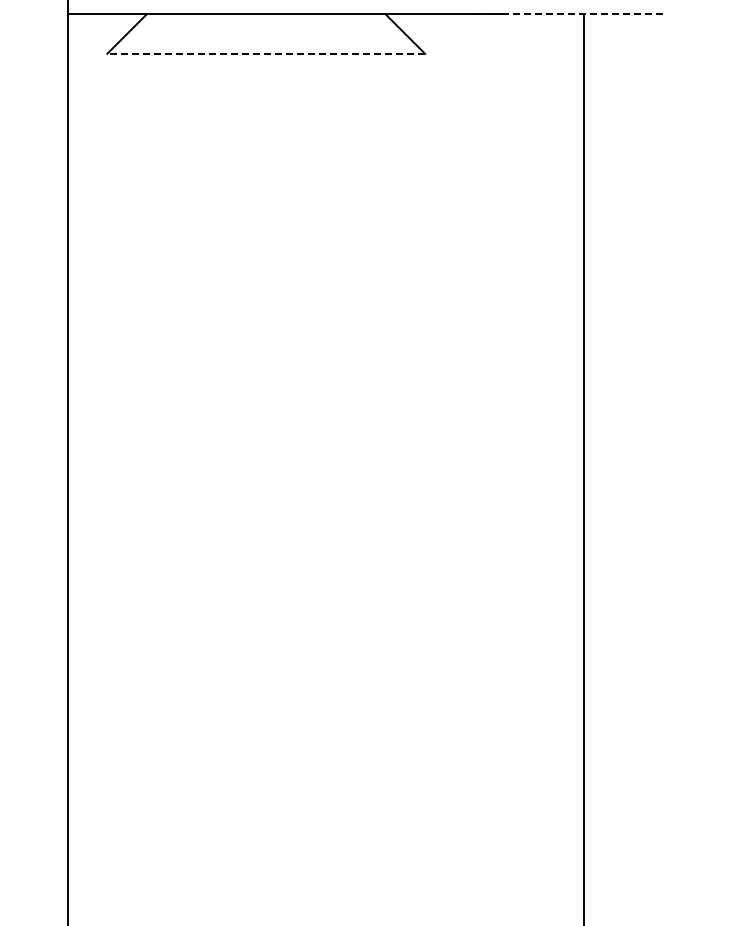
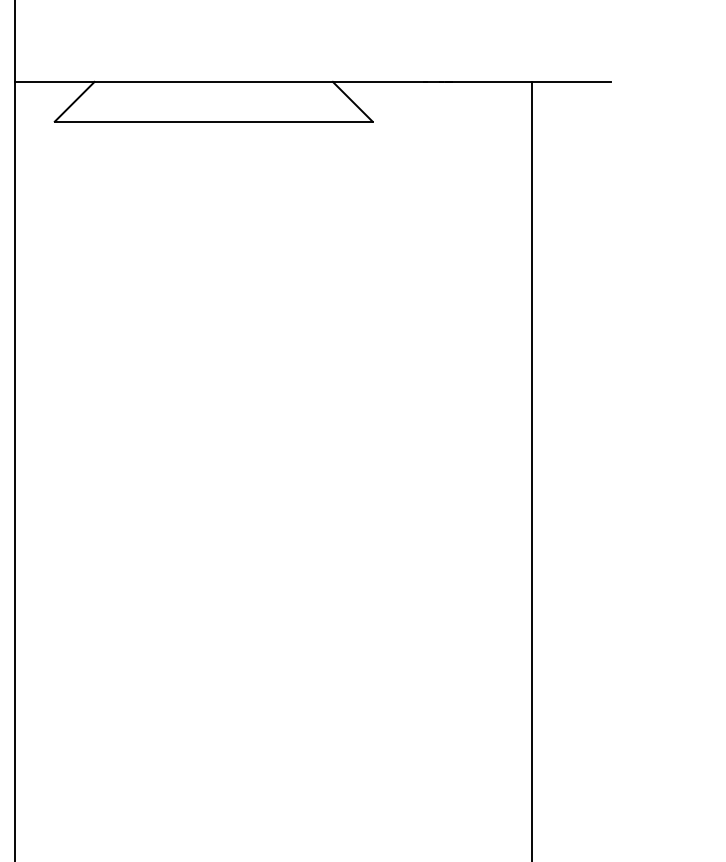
line: (583, 14) -> (531, 82), dashed -> solid
line: (266, 53) -> (214, 121), dashed -> solid

